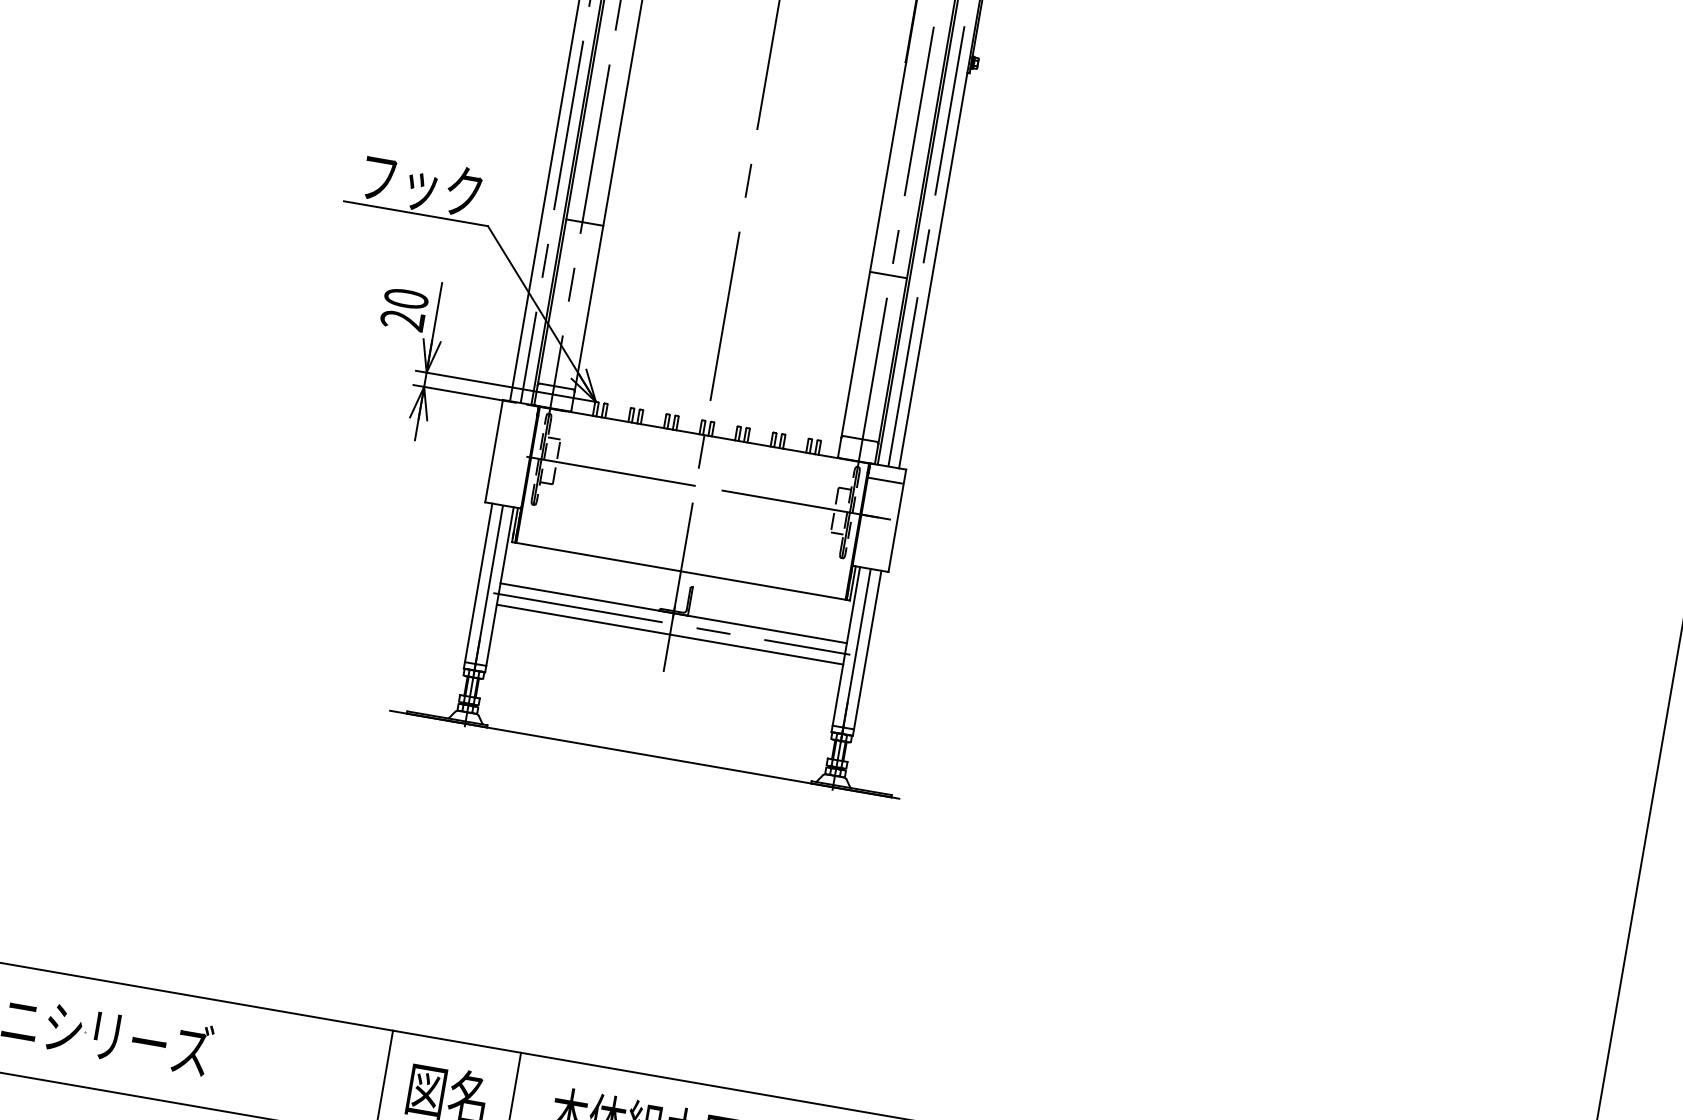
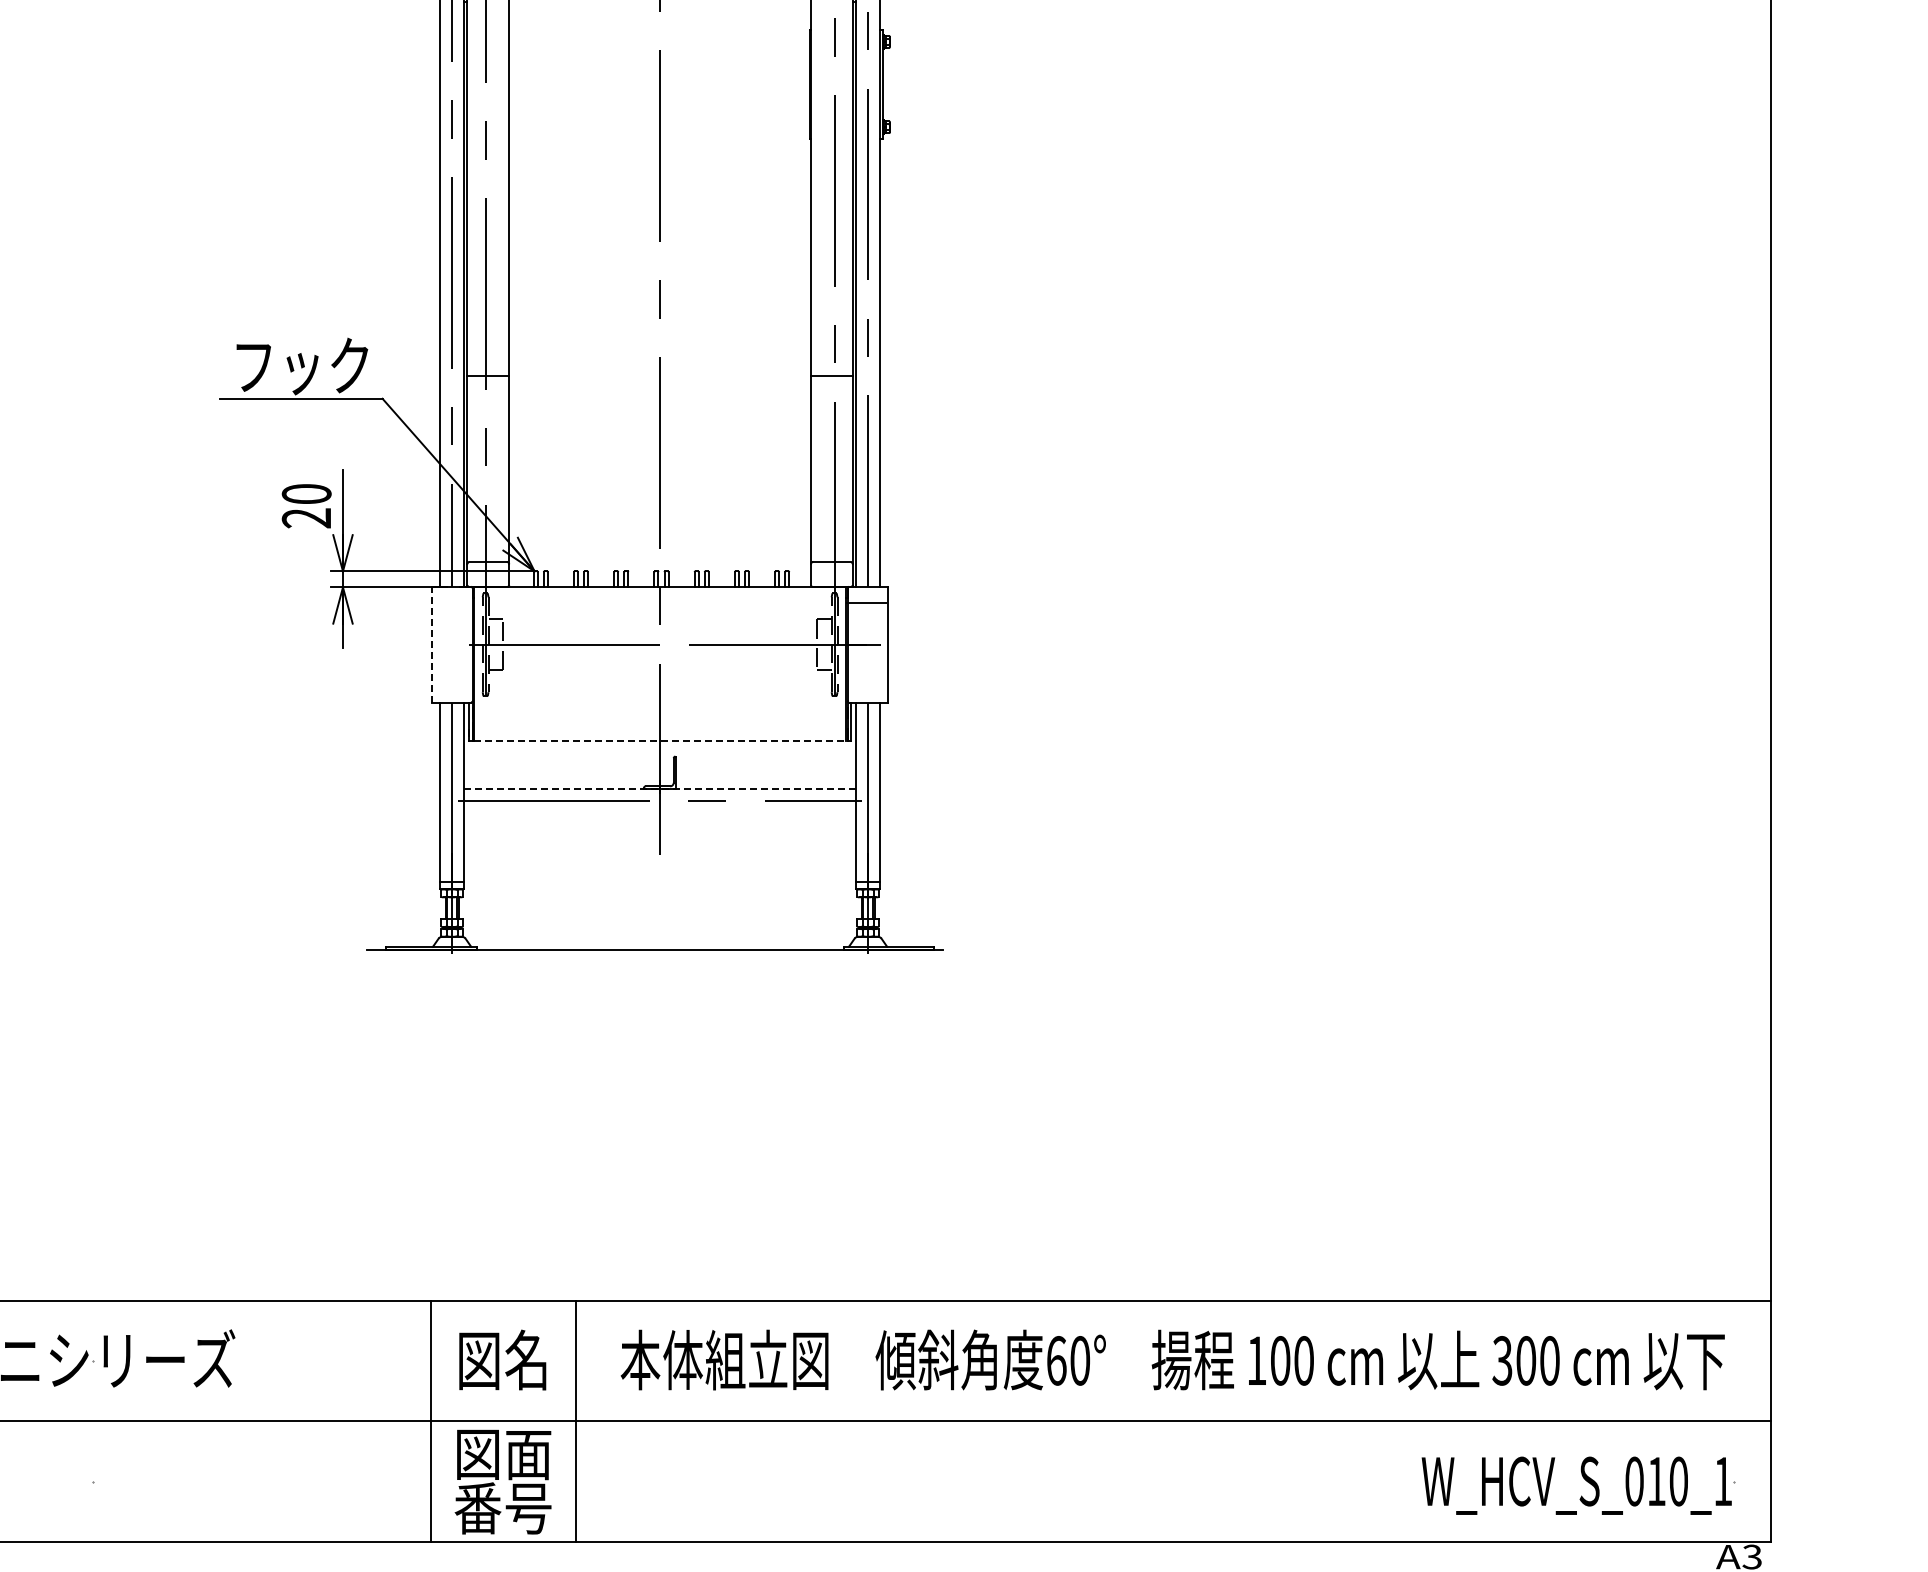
line: (493, 450) -> (431, 644), solid -> dashed
line: (681, 571) -> (660, 741), solid -> dashed
line: (674, 613) -> (660, 788), solid -> dashed
line: (670, 634) -> (660, 812), removed

